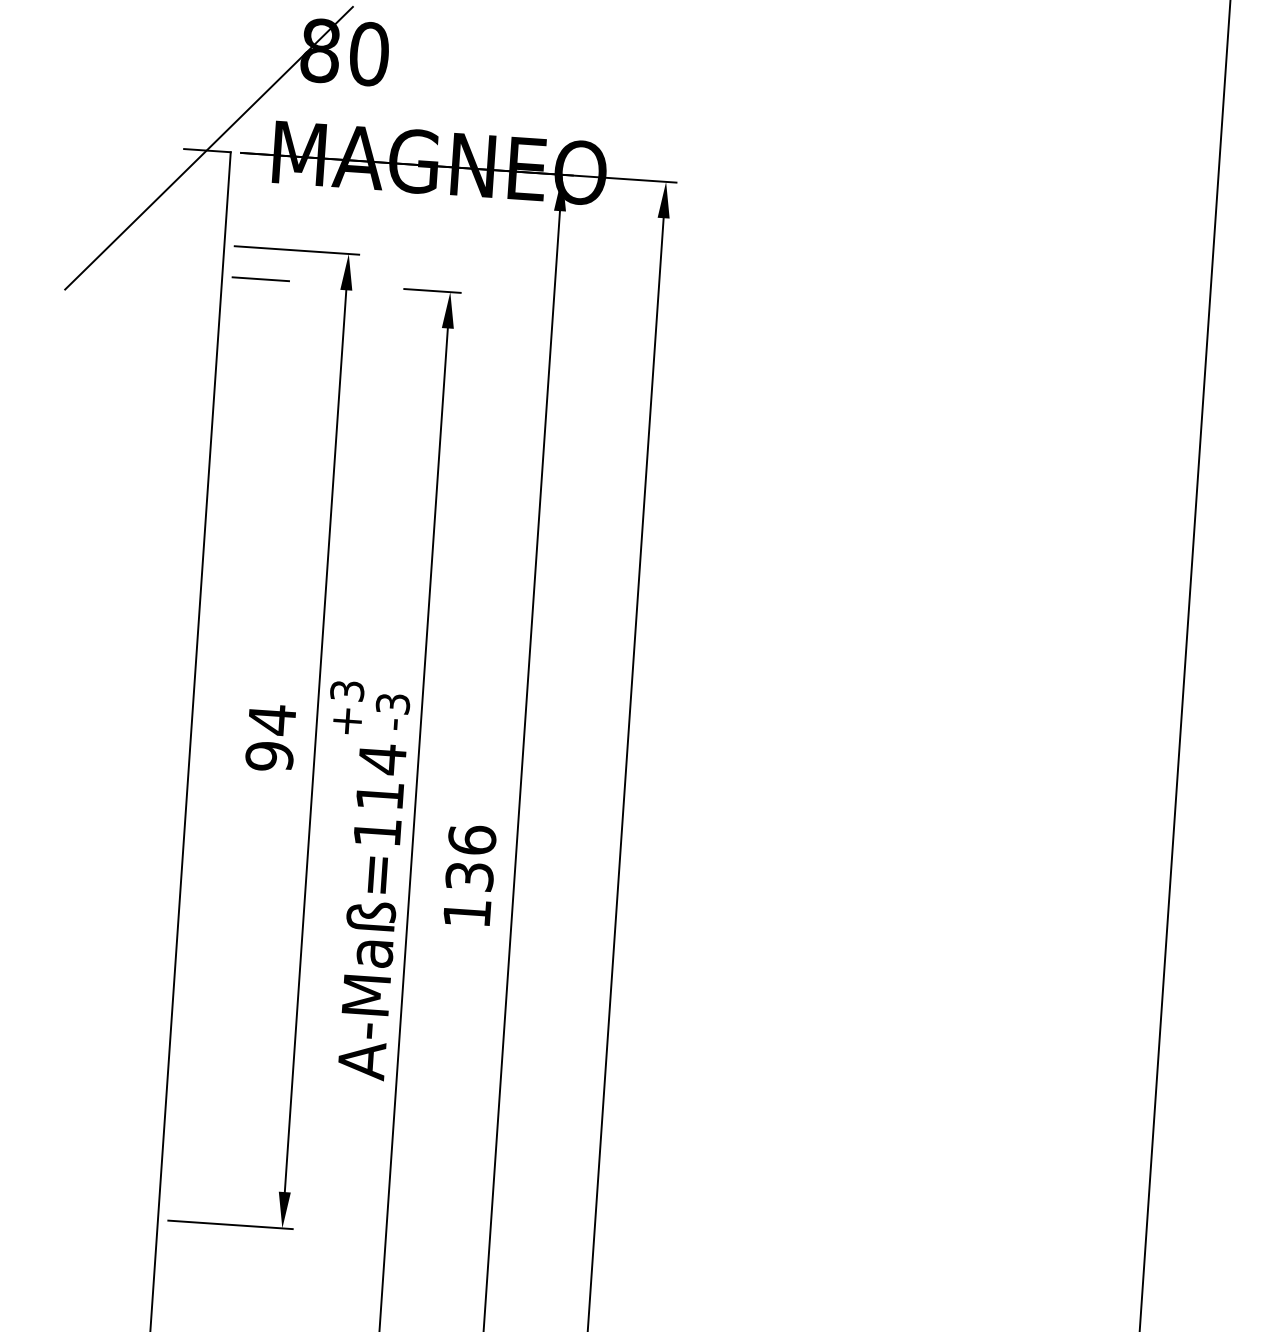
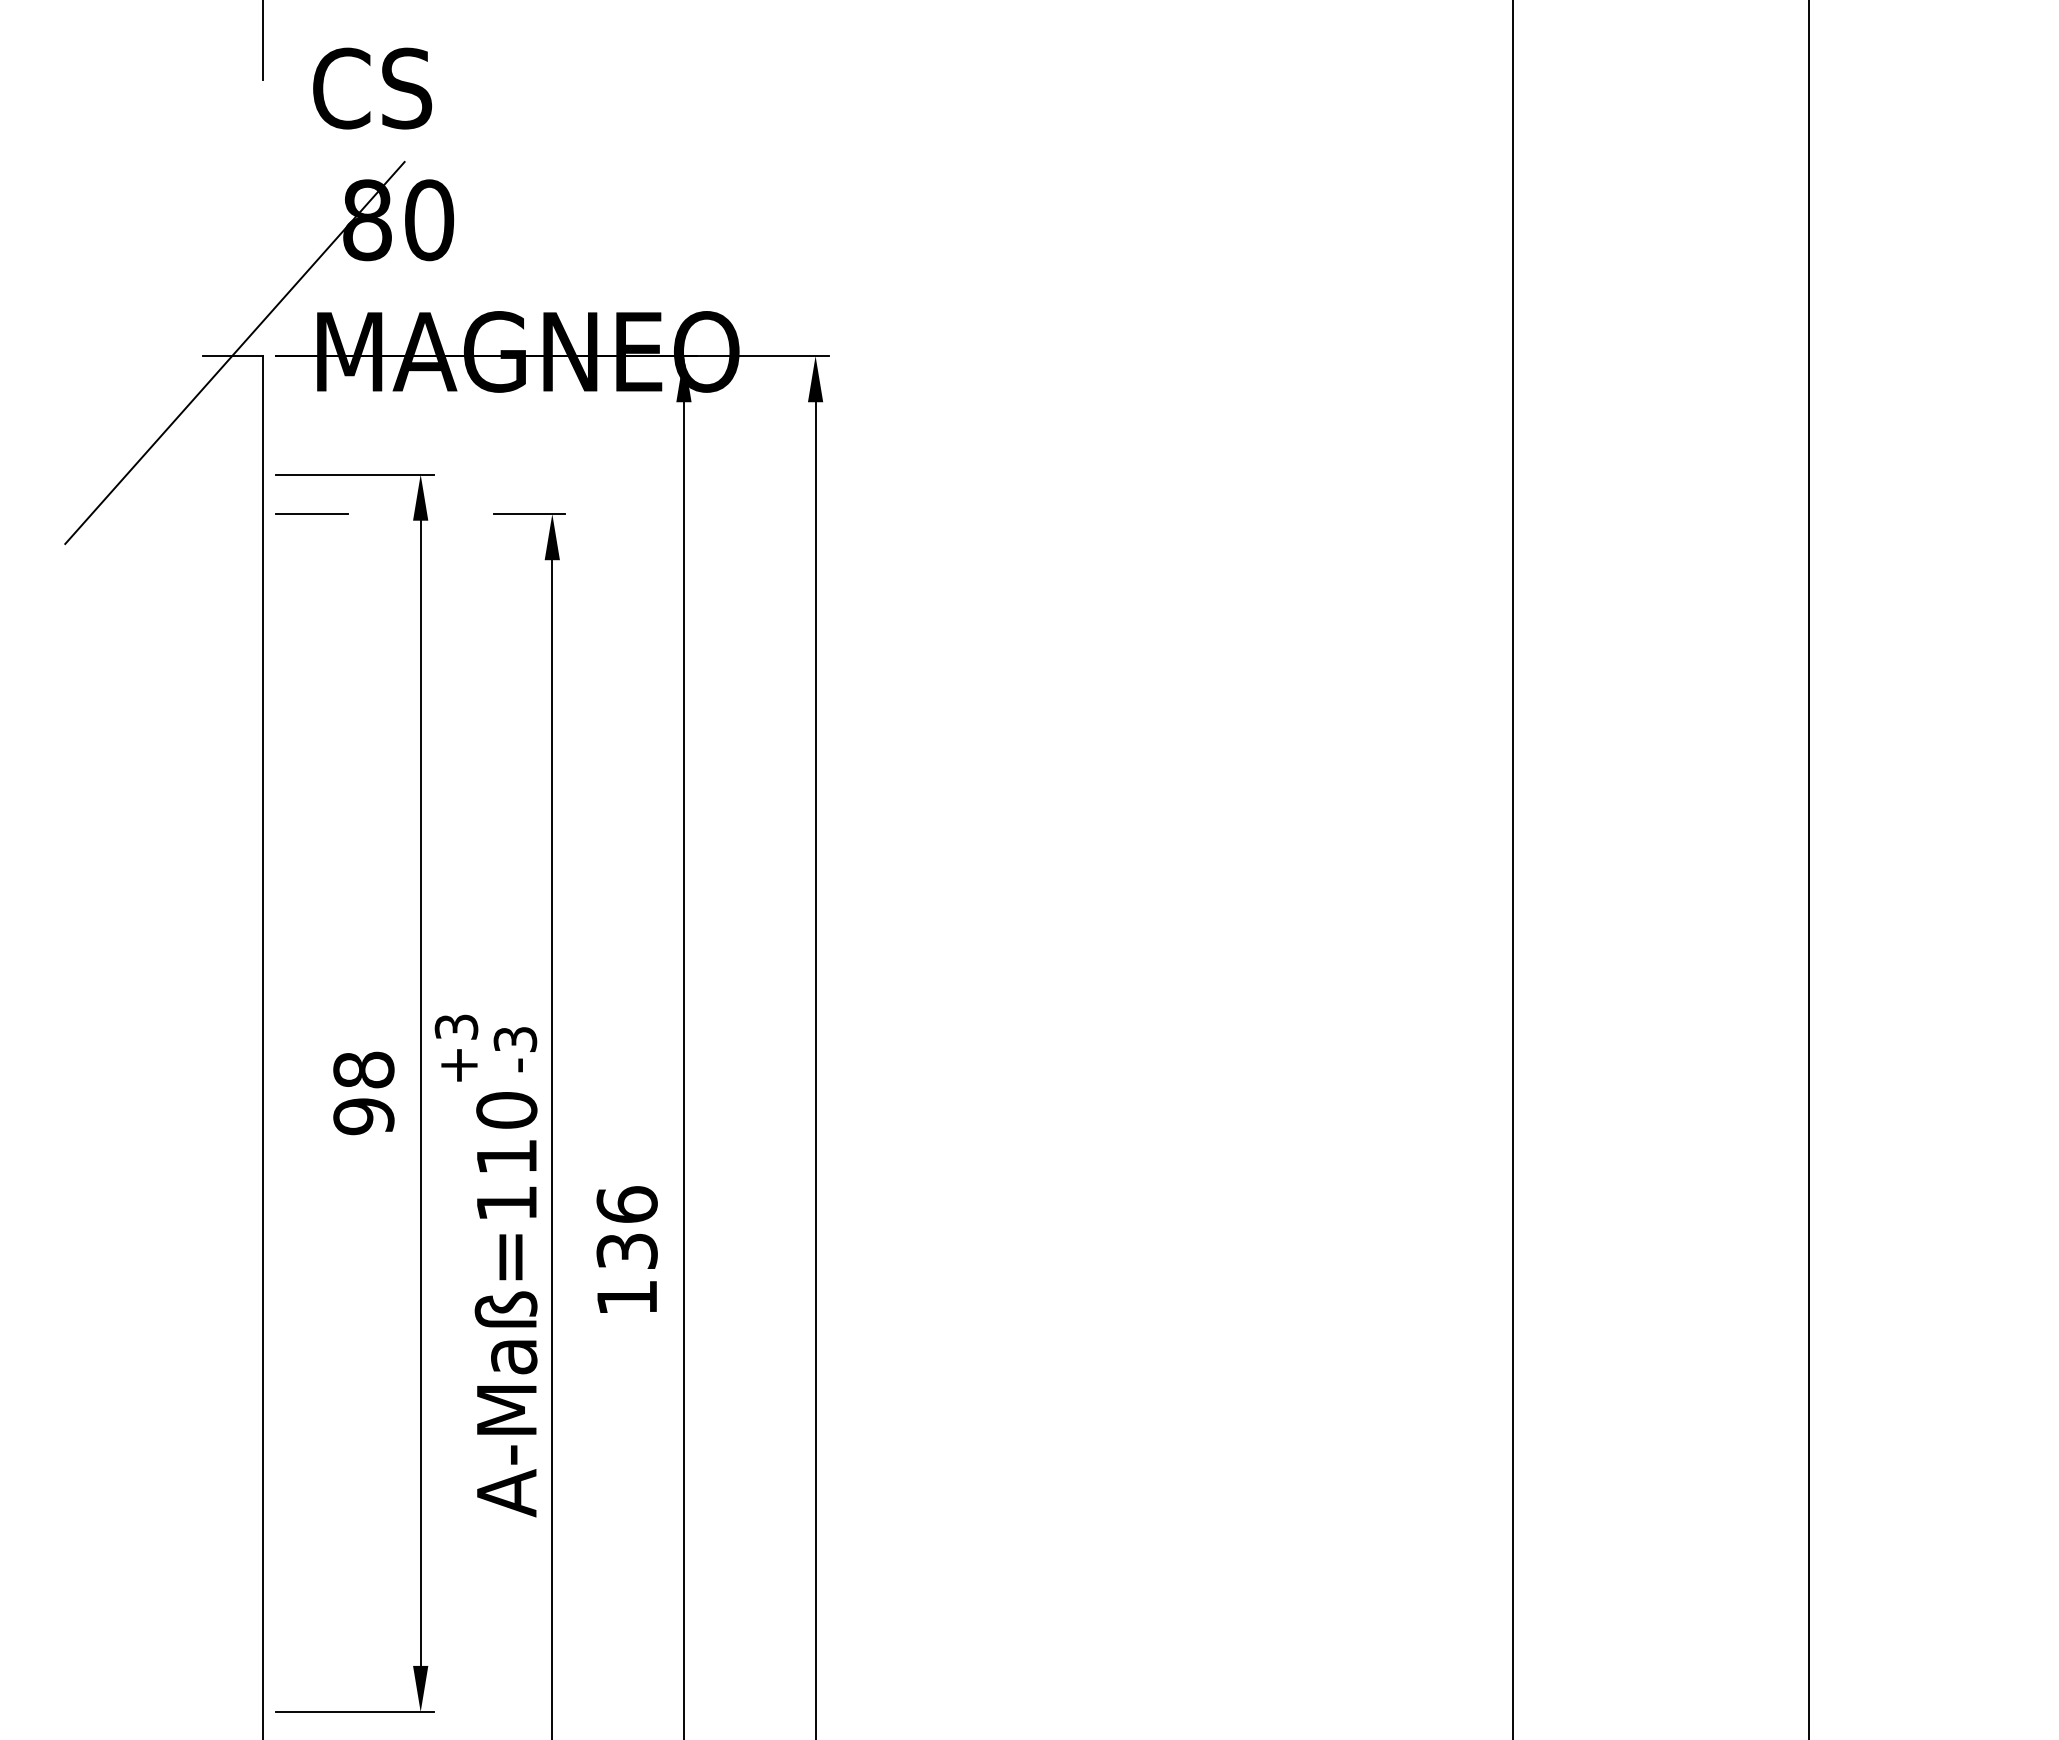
text: (271, 719) -> (363, 1069), 94 -> 98
text: (382, 759) -> (506, 1110), A-Maß=114 -> A-Maß=110

